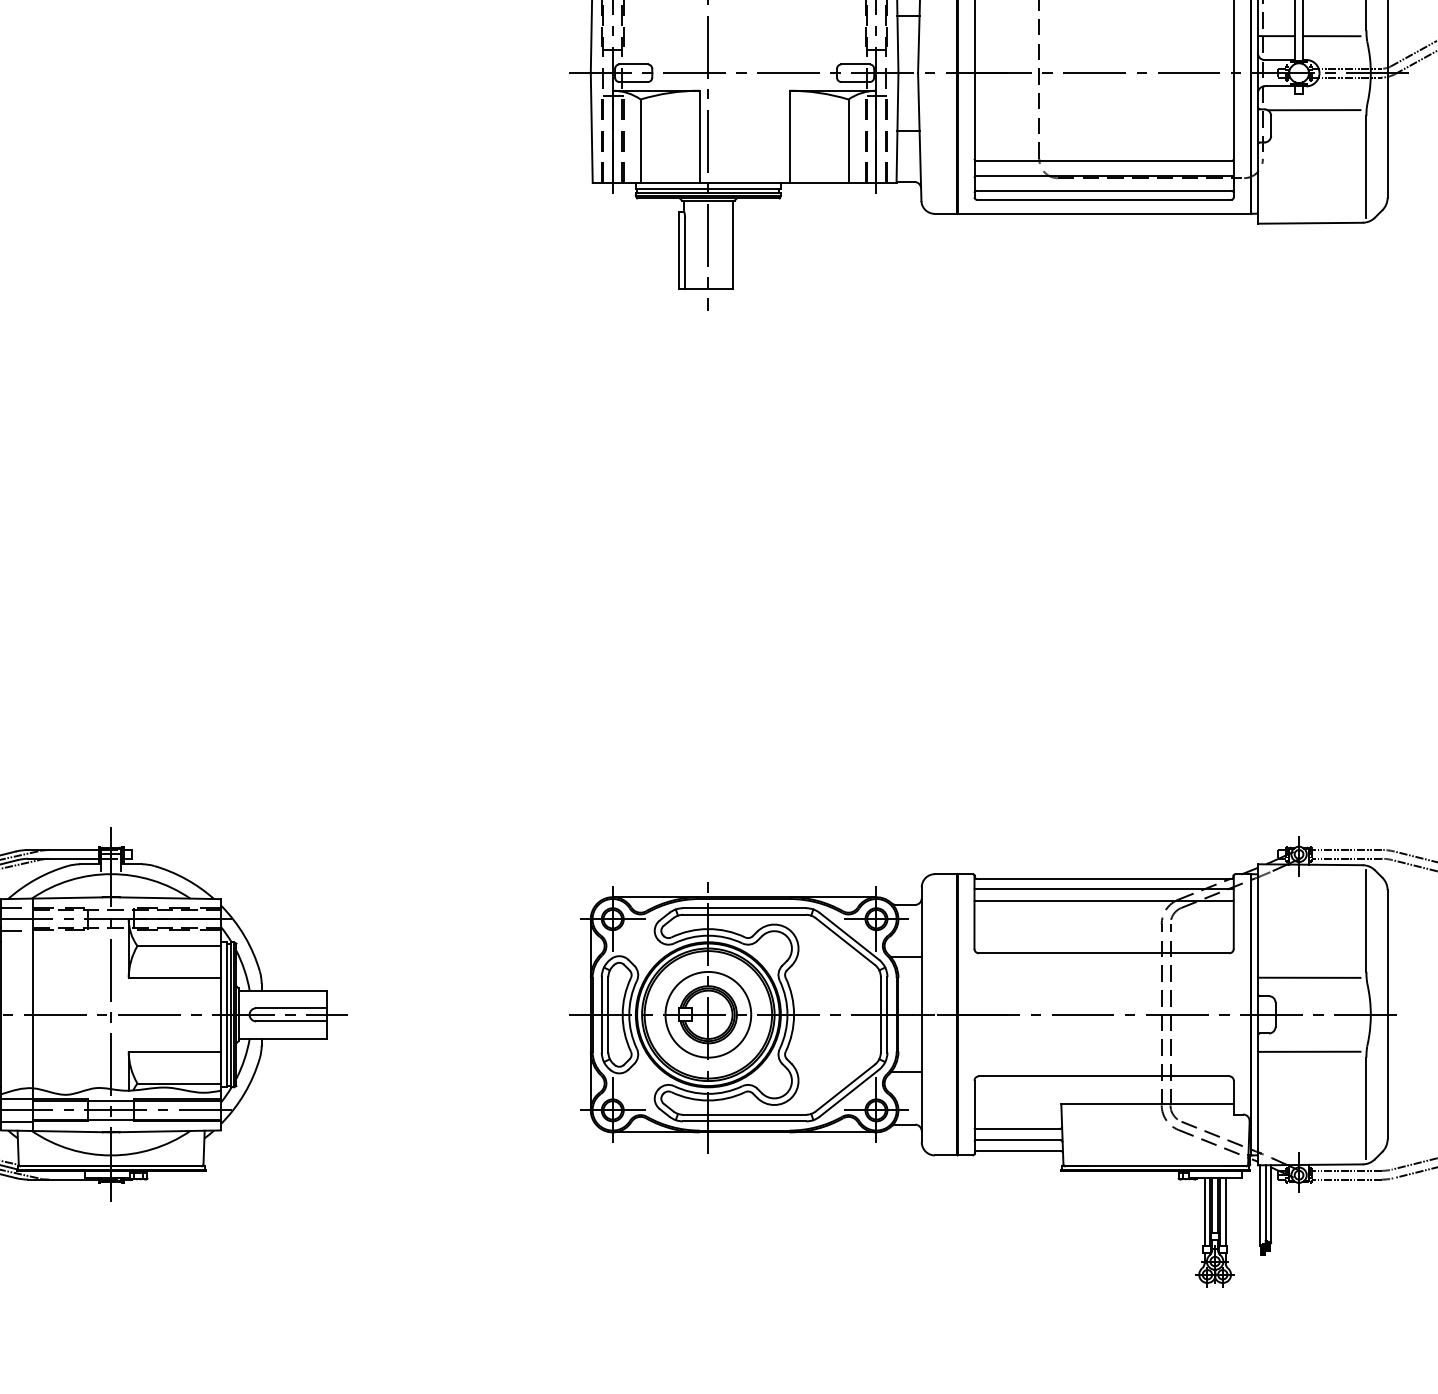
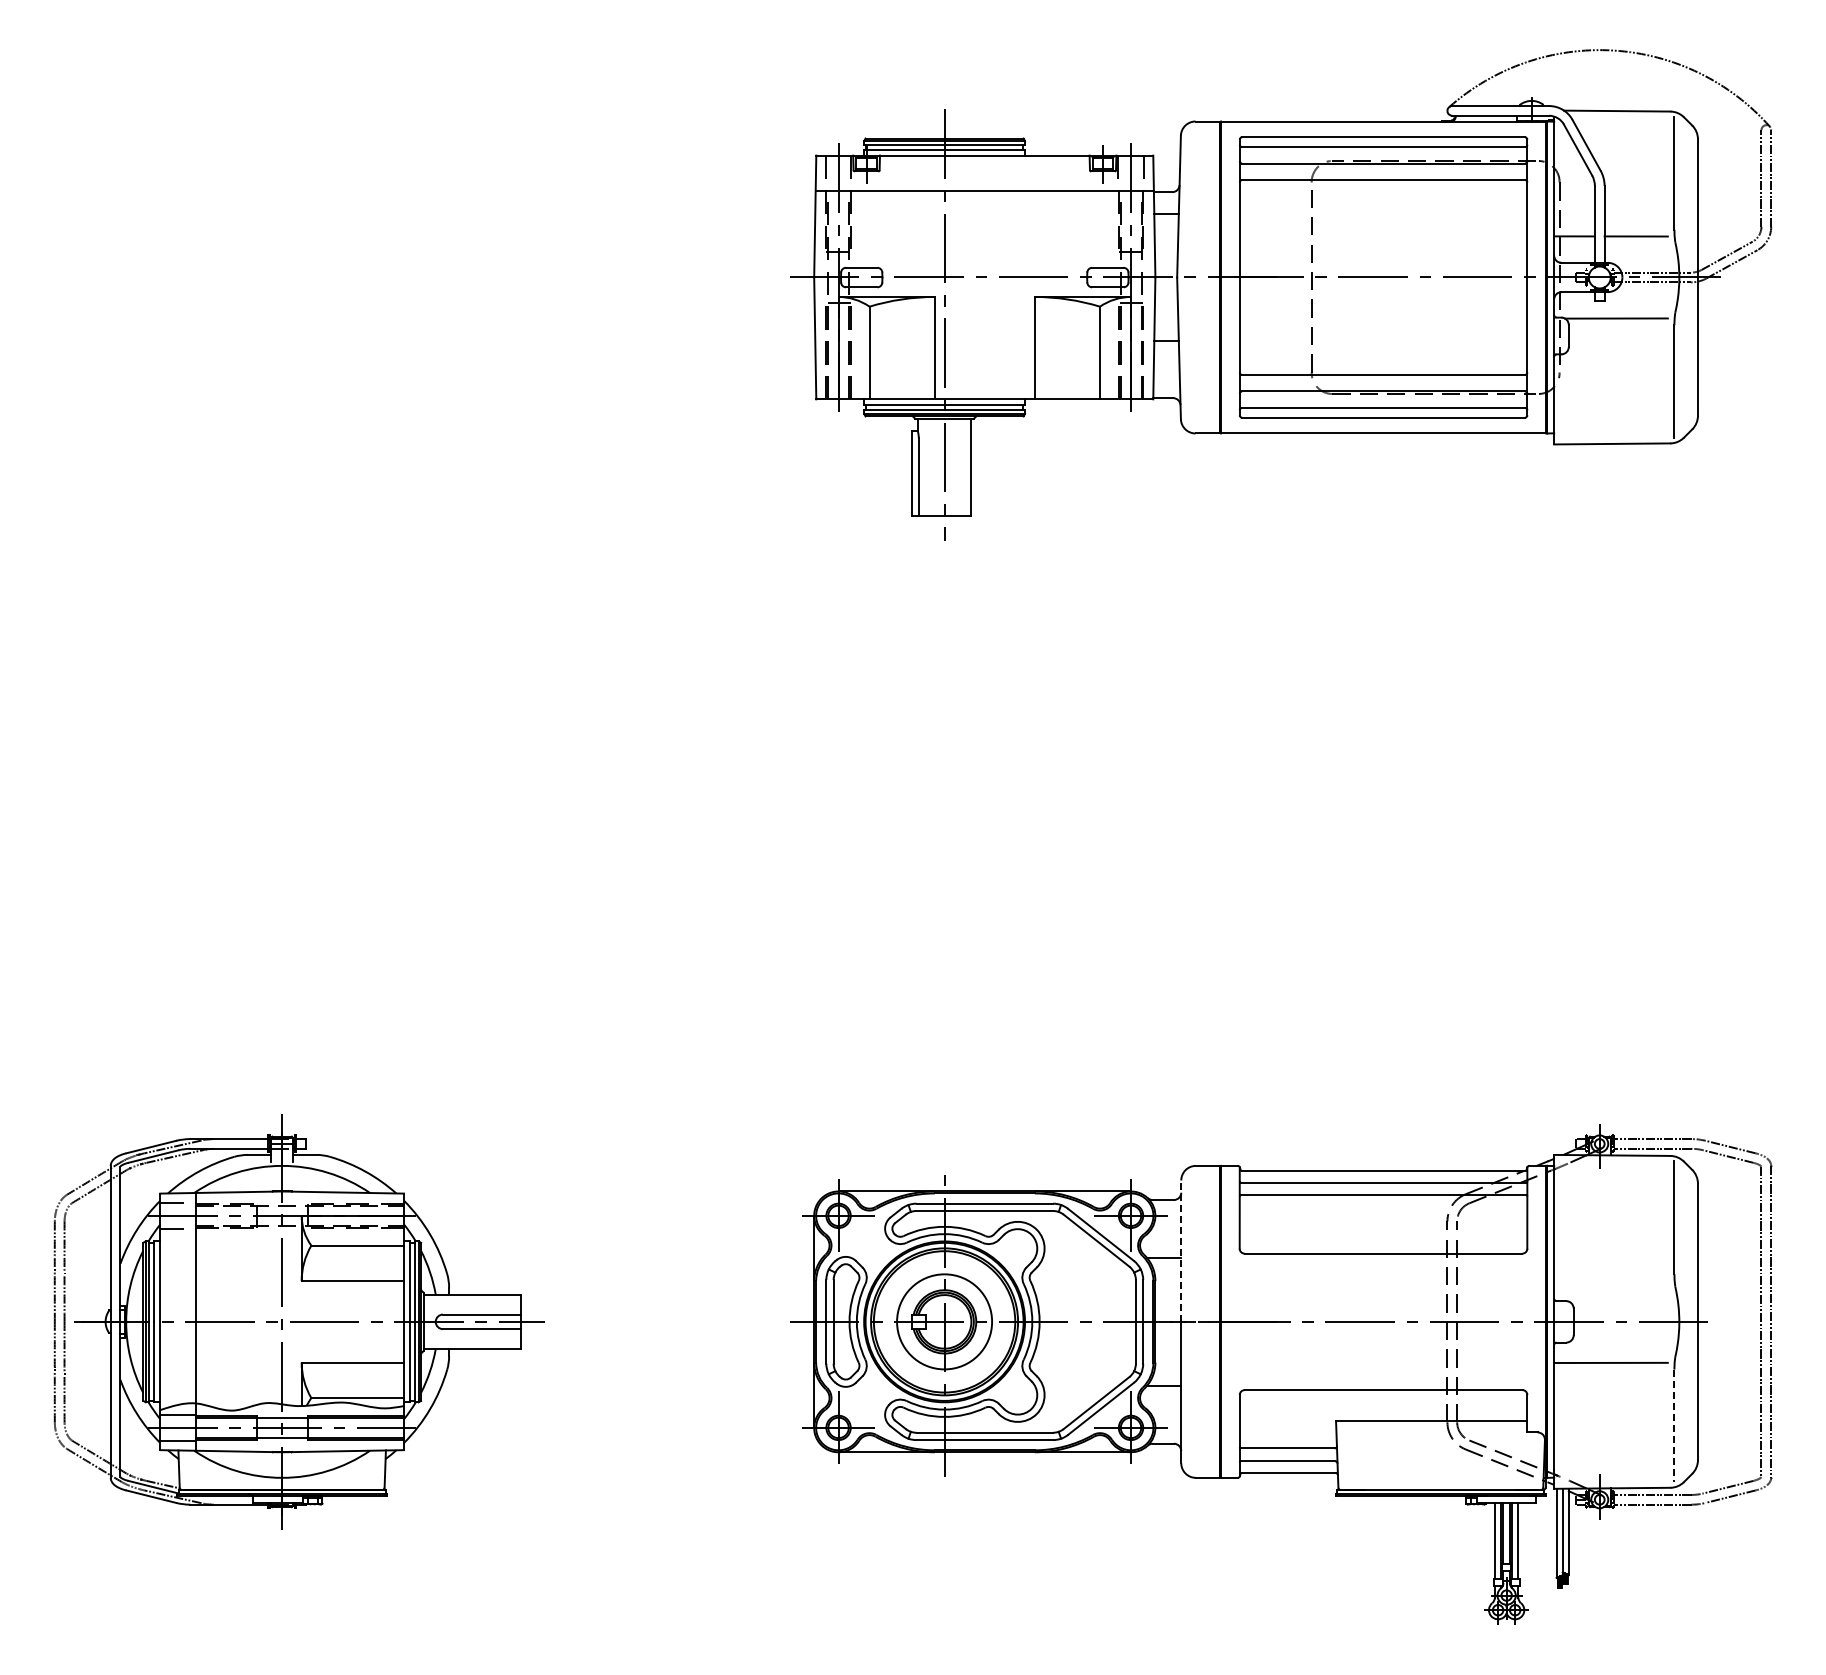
line: (921, 951) -> (1181, 1251), solid -> dashed
line: (1308, 977) -> (1610, 1280), removed
line: (1366, 1109) -> (1674, 1426), solid -> dashed

